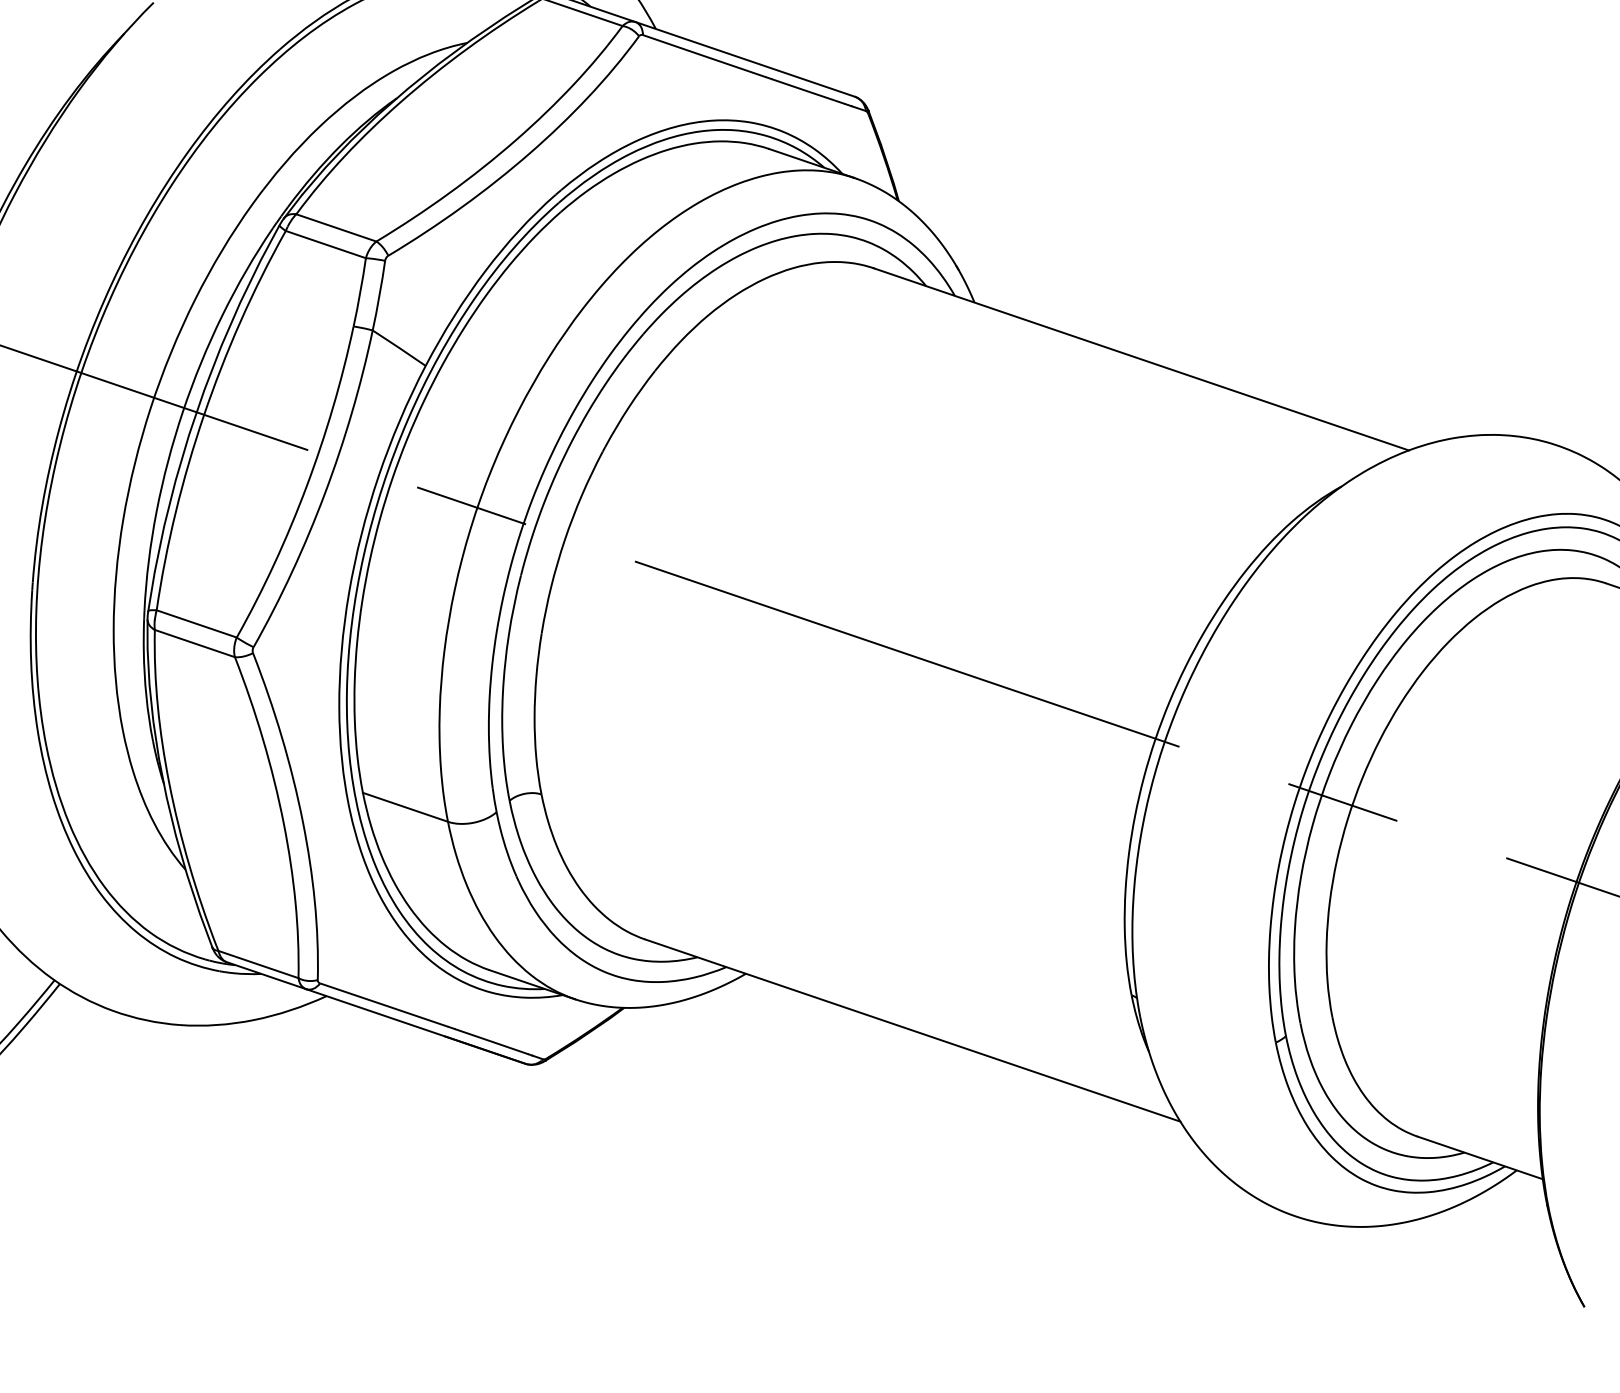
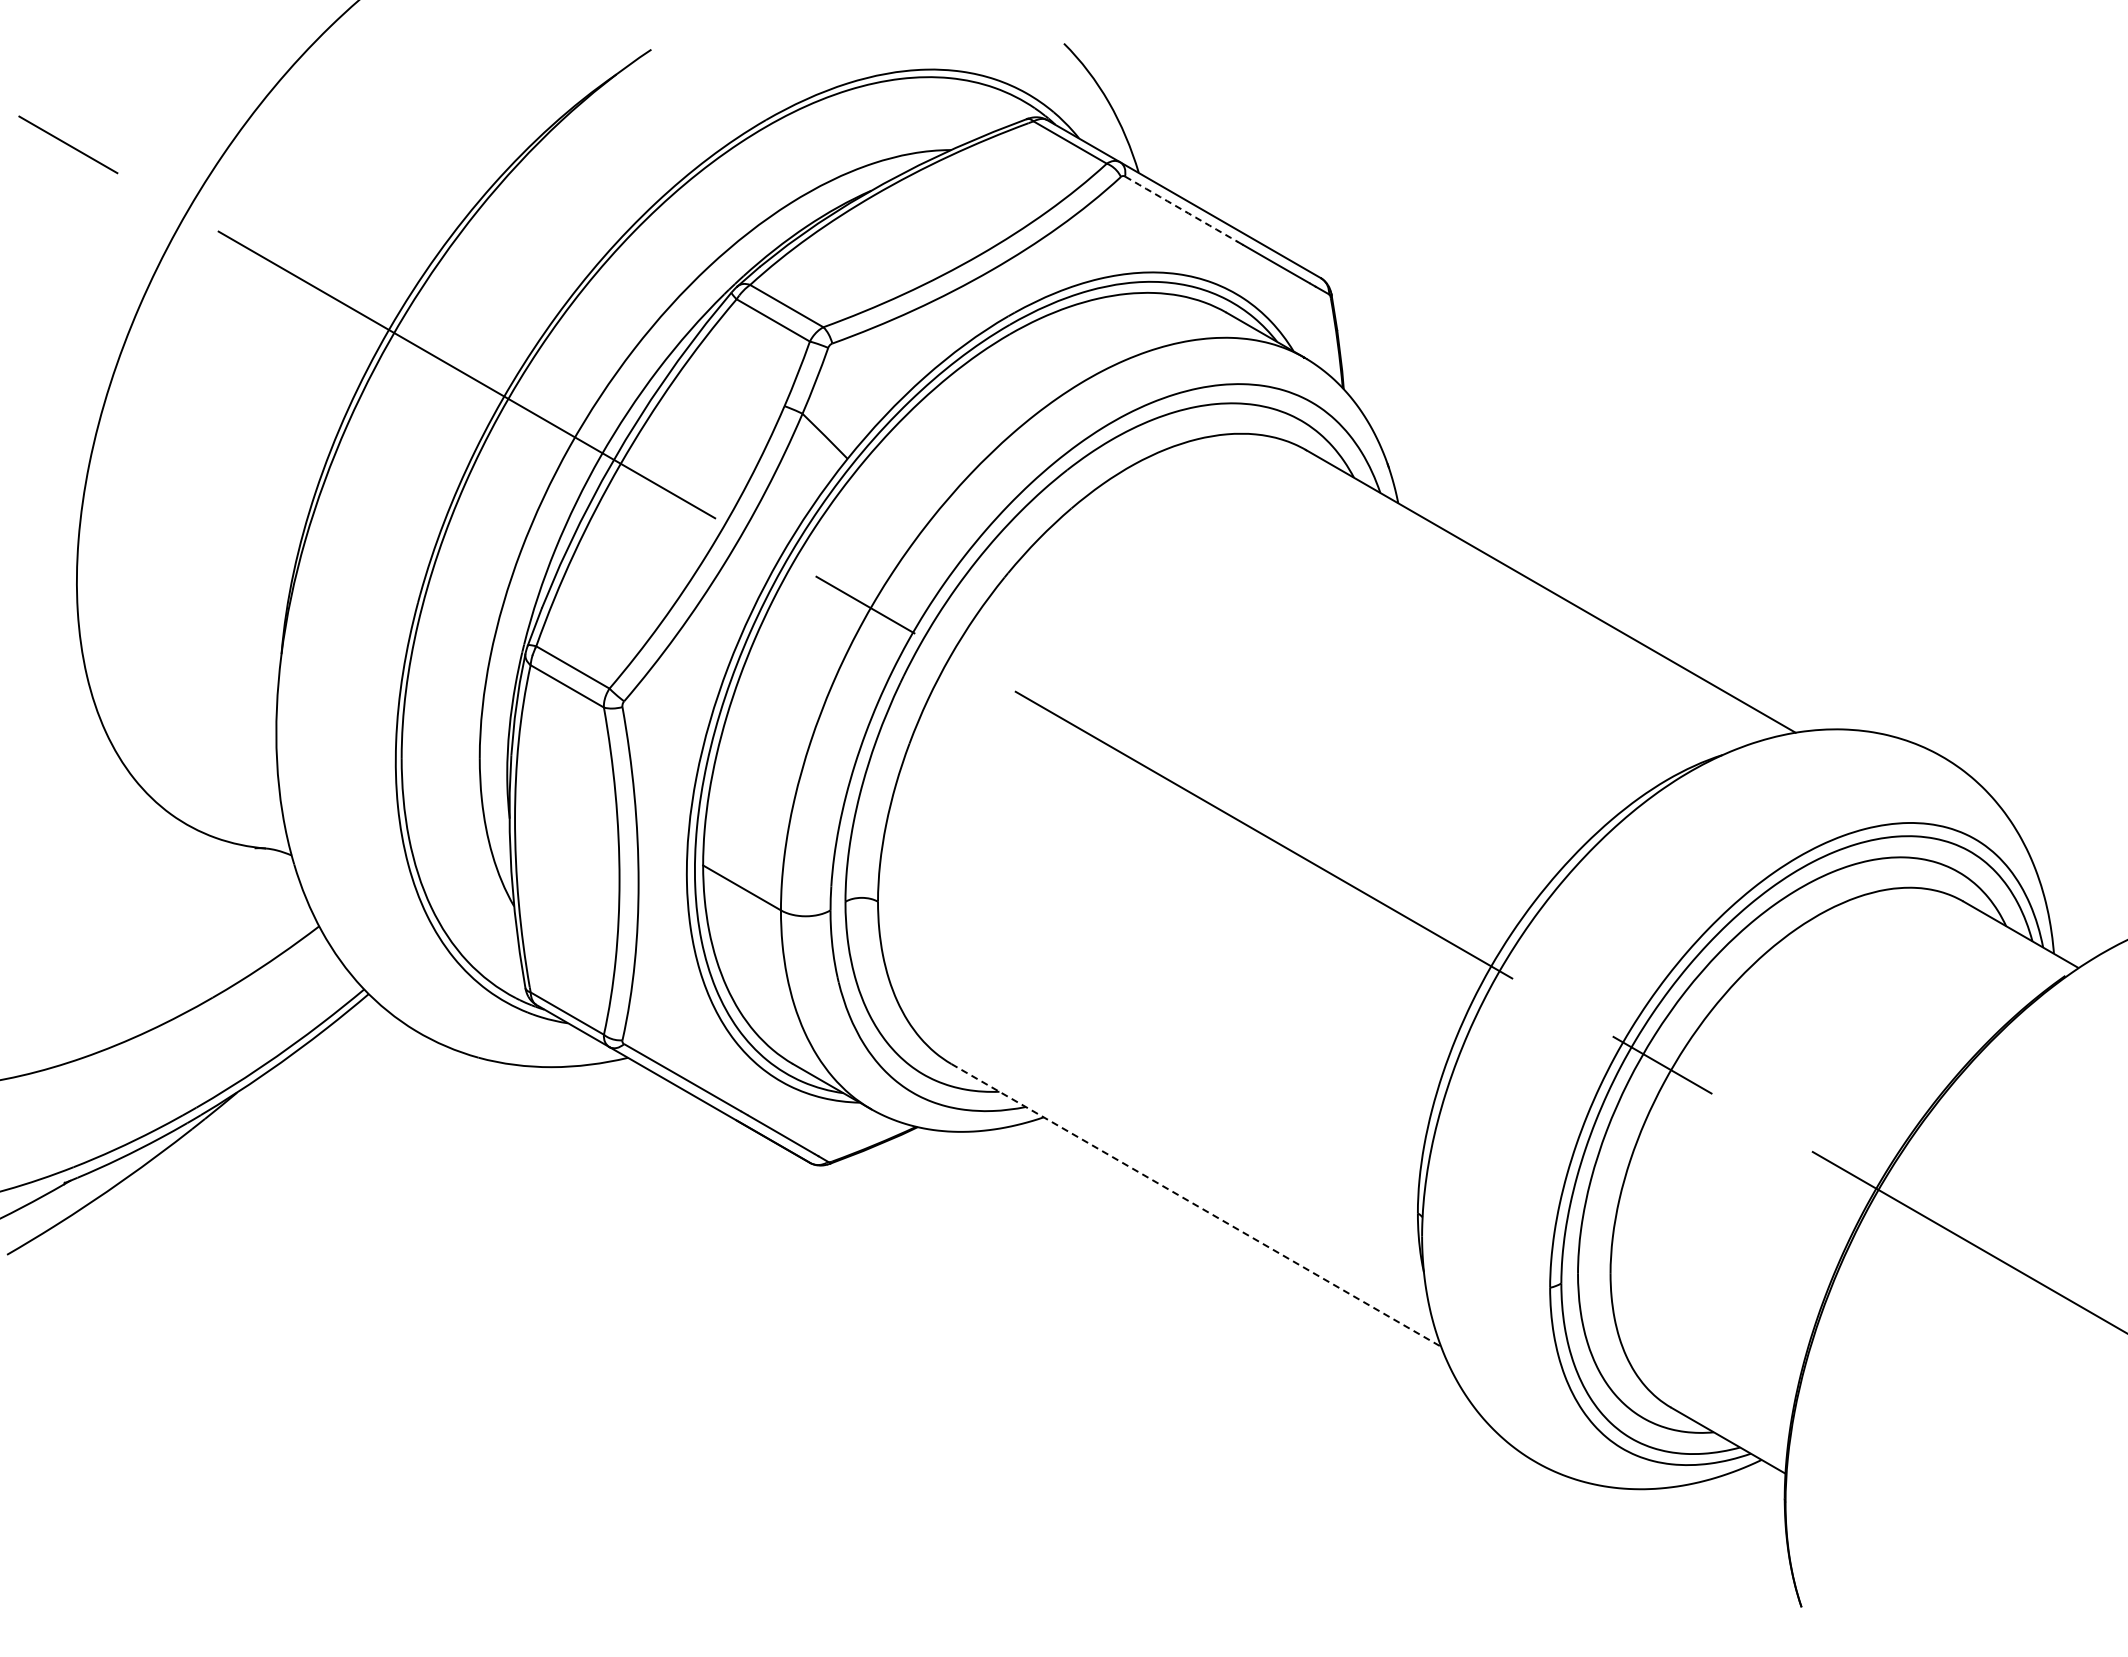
arc: (704, 56) -> (1181, 209), solid -> dashed
line: (912, 1030) -> (1196, 1205), solid -> dashed

